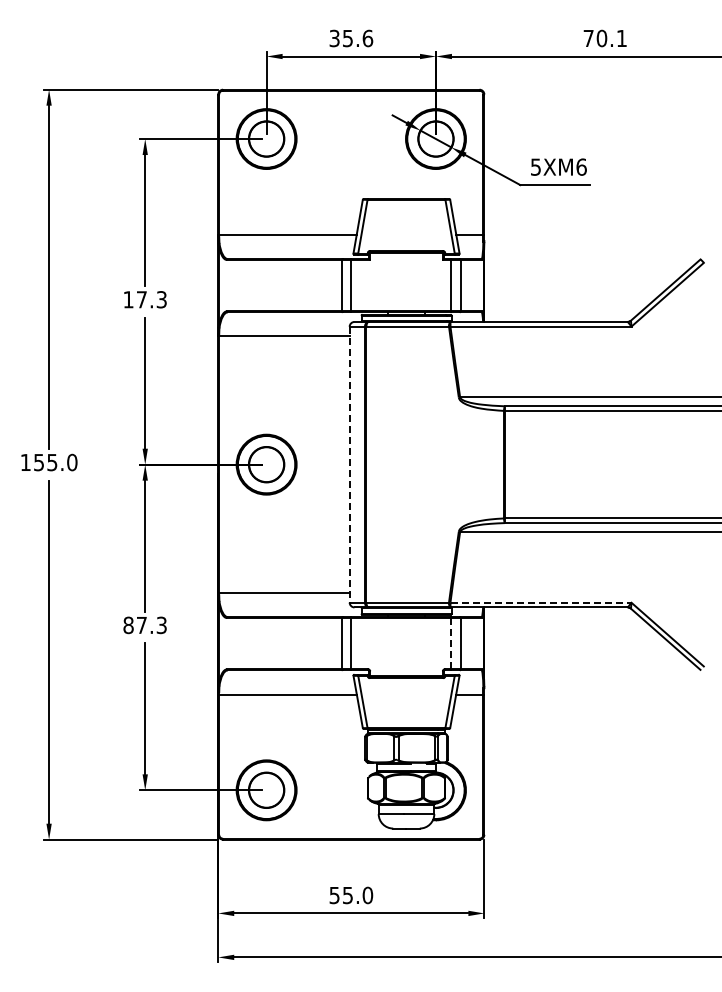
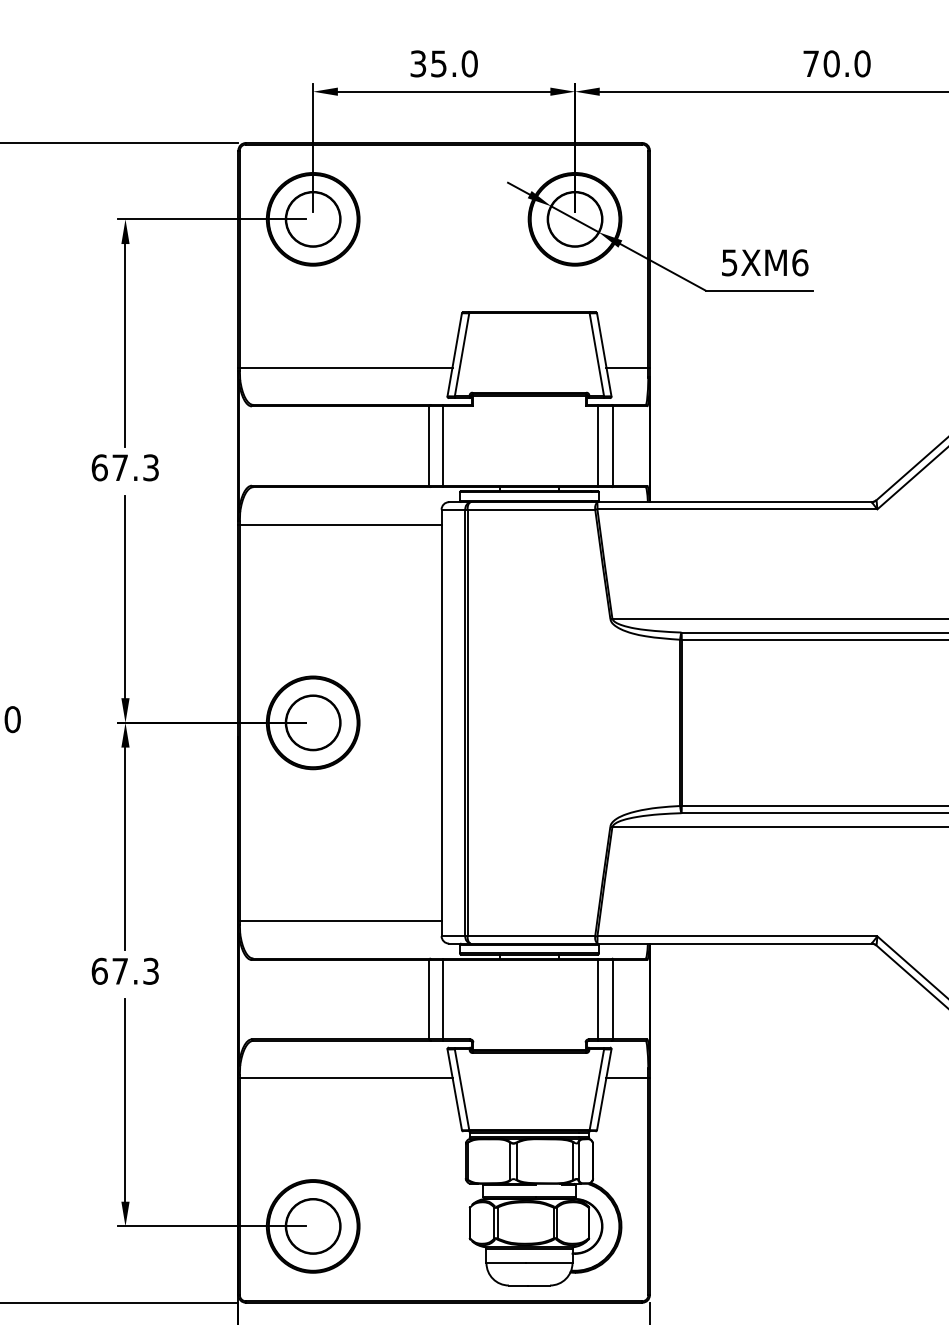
text: (367, 37) -> (469, 62), 35.6 -> 35.0
text: (621, 38) -> (861, 63), 70.1 -> 70.0
text: (128, 299) -> (99, 467), 17.3 -> 67.3
line: (349, 464) -> (441, 722), dashed -> solid
line: (541, 602) -> (738, 935), dashed -> solid
text: (128, 624) -> (99, 969), 87.3 -> 67.3
line: (451, 643) -> (599, 999), dashed -> solid

